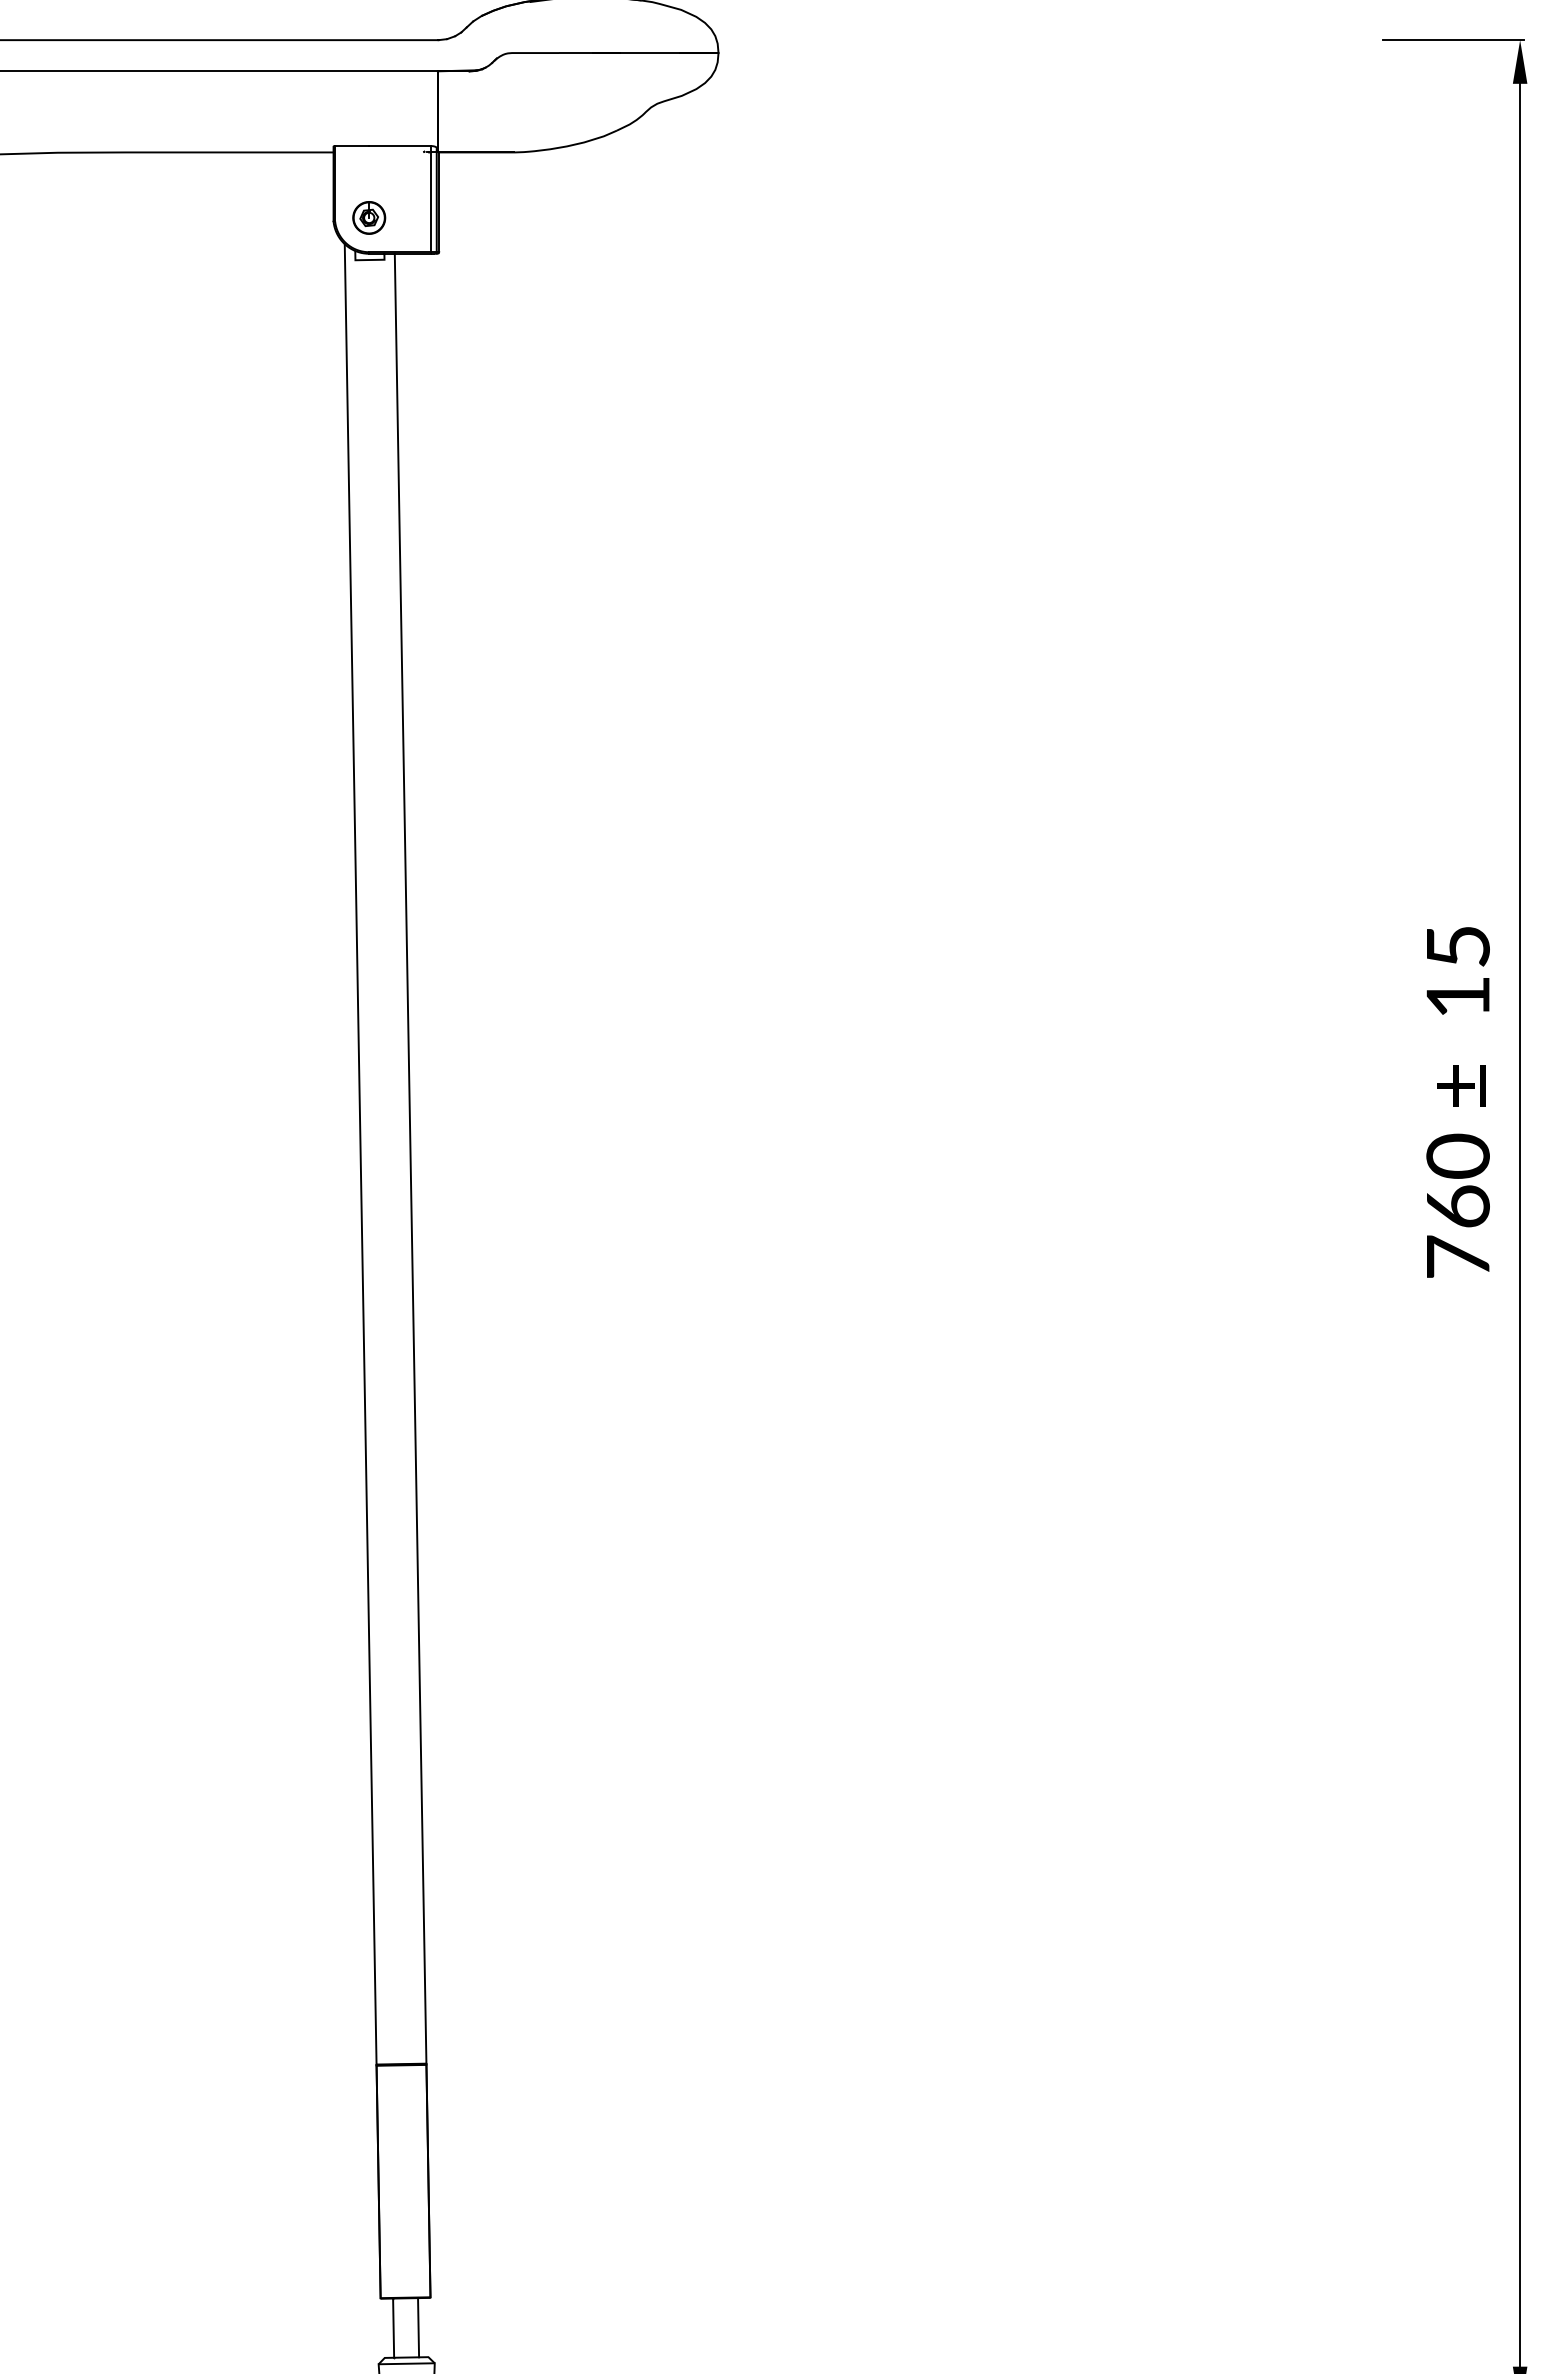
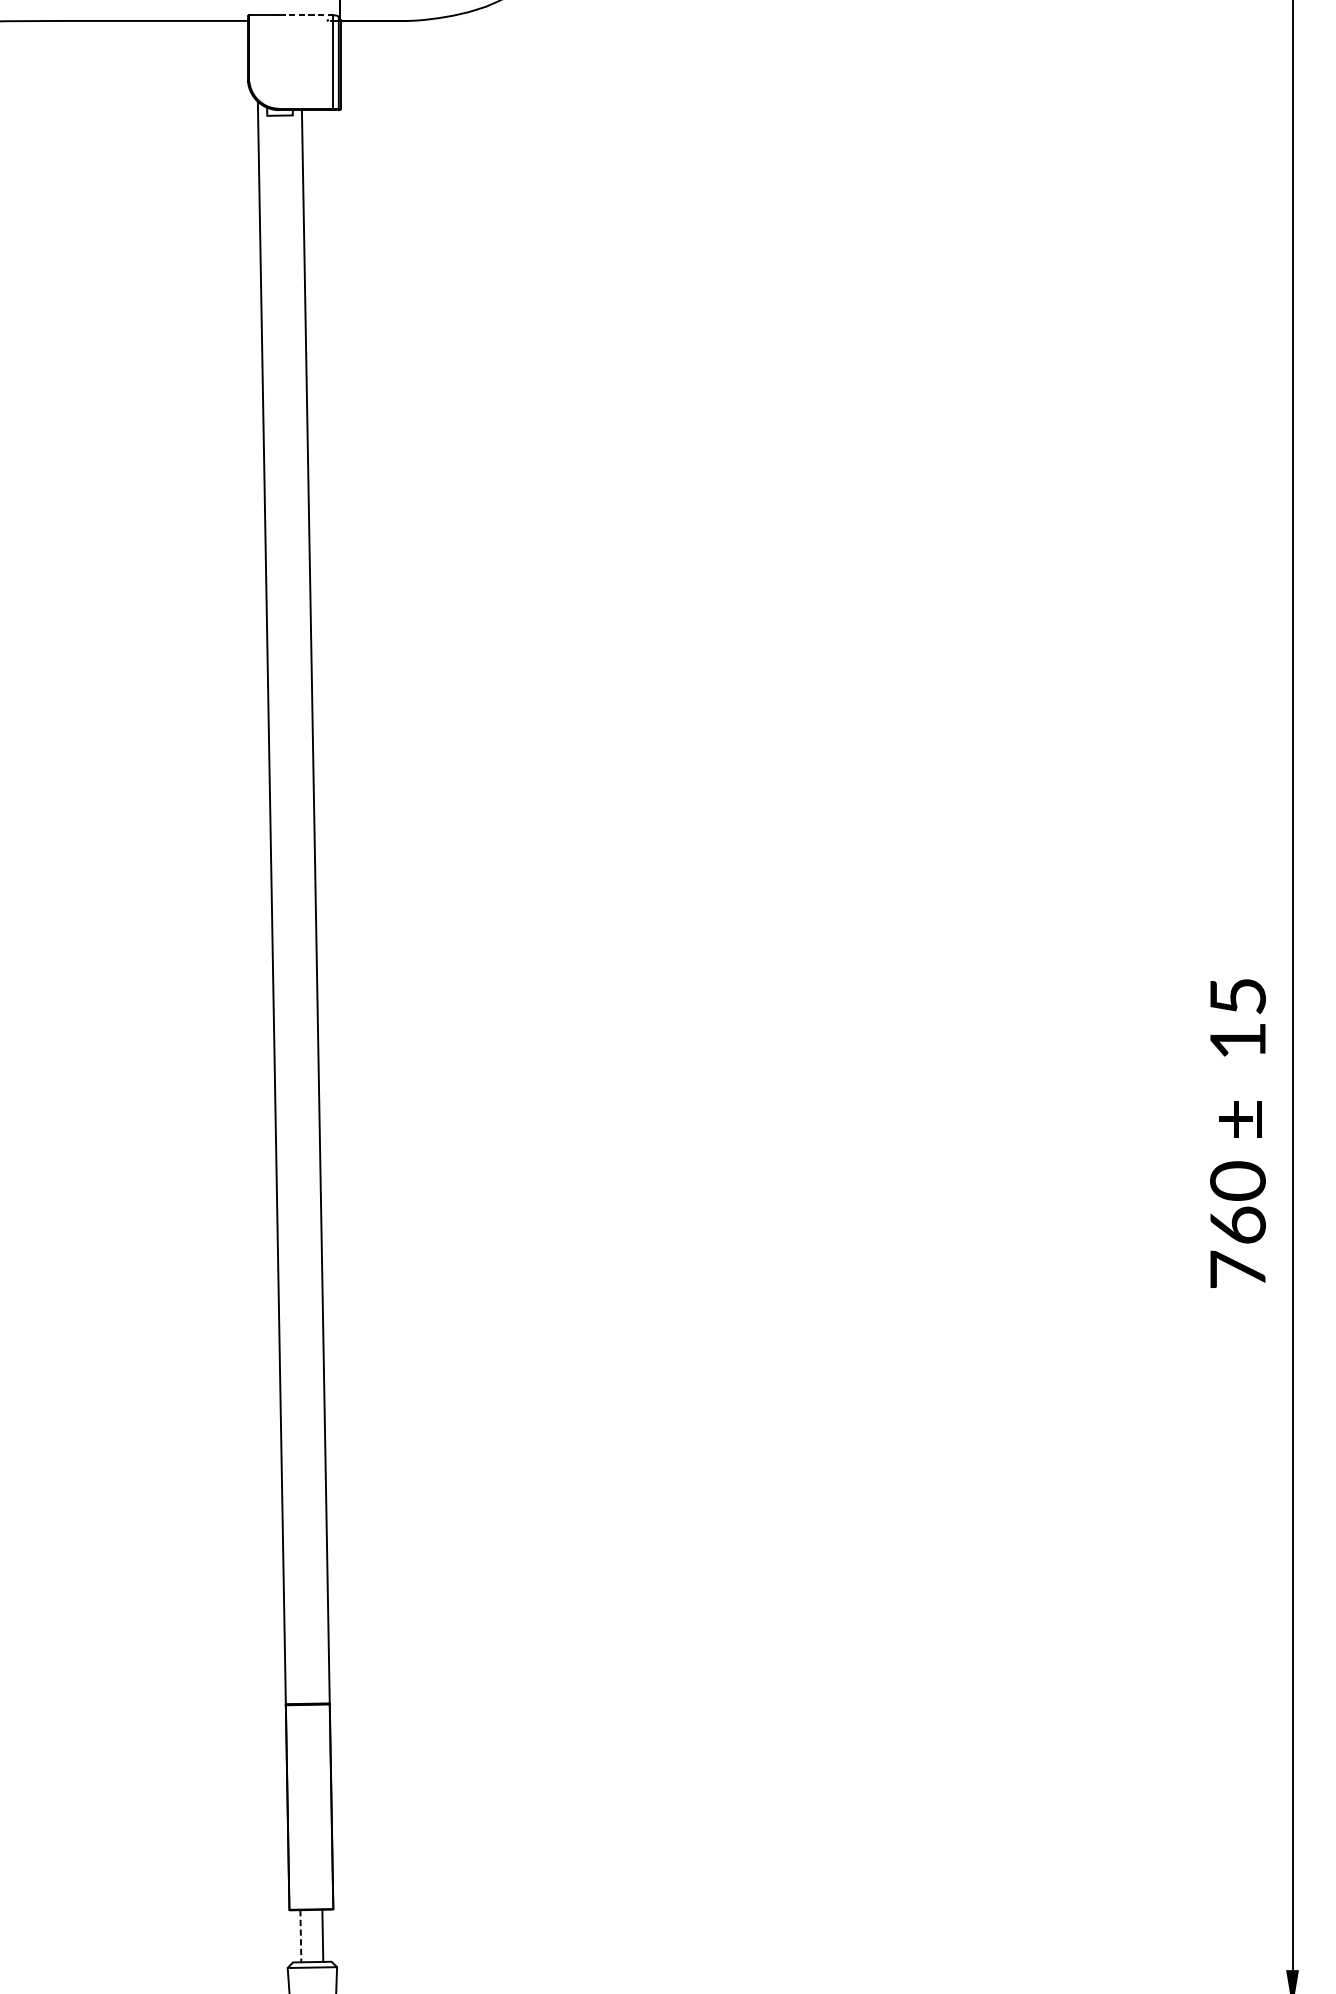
line: (399, 146) -> (306, 15), solid -> dashed
part: (369, 217) -> (279, 78), removed
text: (1457, 1102) -> (1237, 1133), moved
line: (393, 2328) -> (300, 1936), solid -> dashed

